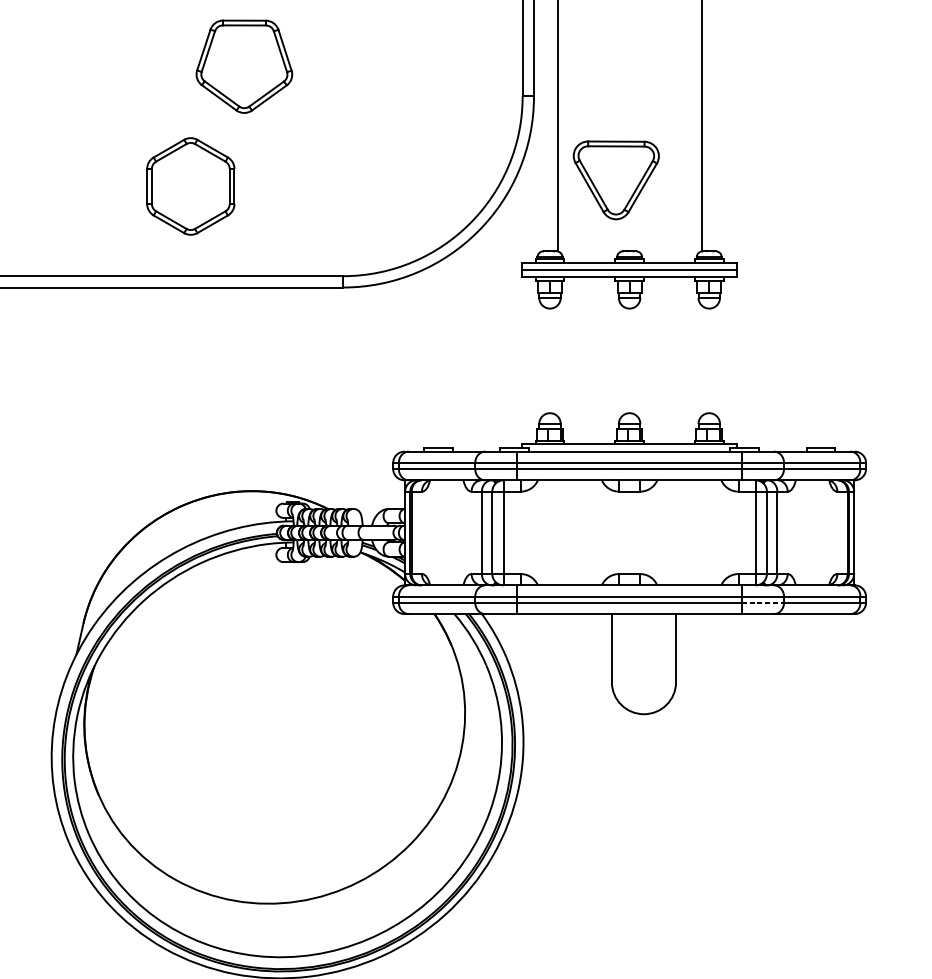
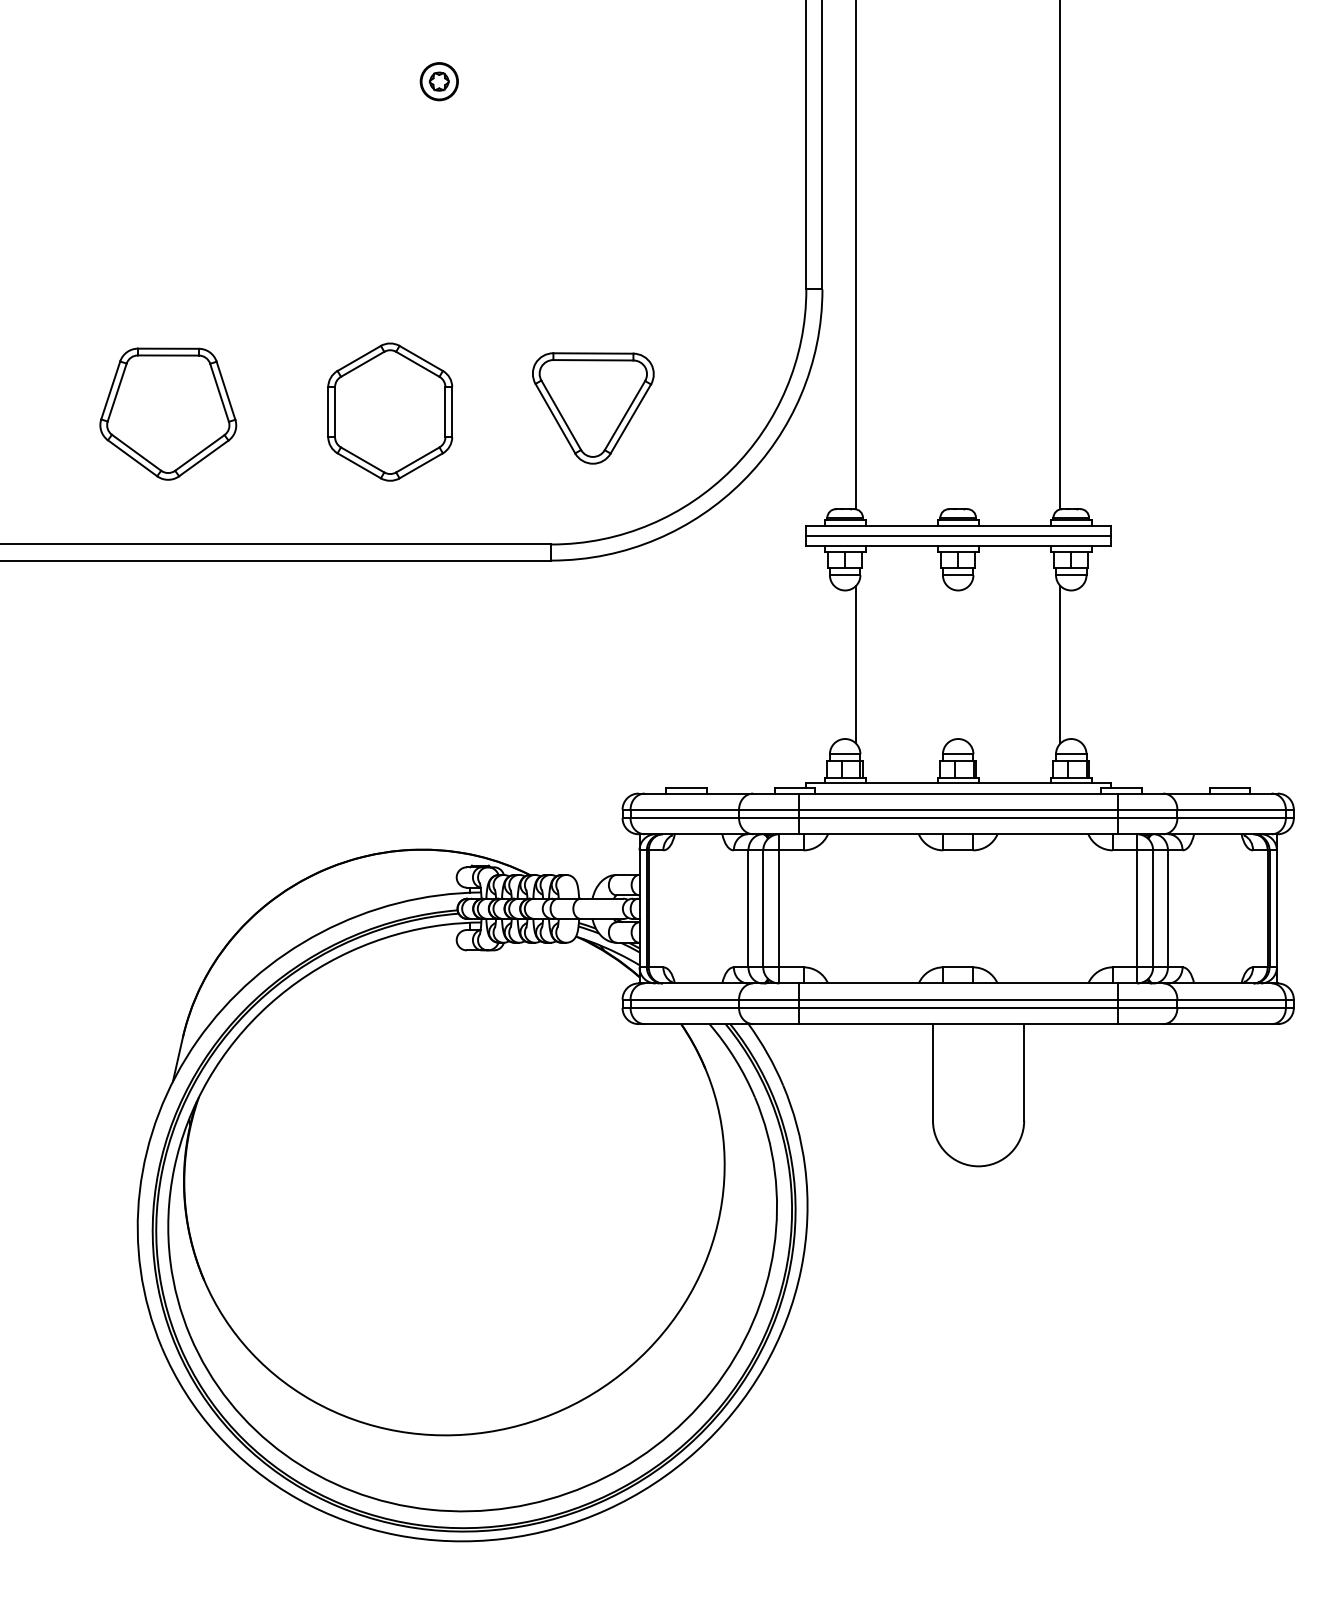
part: (244, 66) -> (168, 413), moved
part: (616, 180) -> (593, 408), moved
part: (190, 186) -> (390, 411), moved
line: (557, 360) -> (856, 664), added
line: (701, 360) -> (1060, 664), added
line: (762, 603) -> (1147, 1008), dashed -> solid

